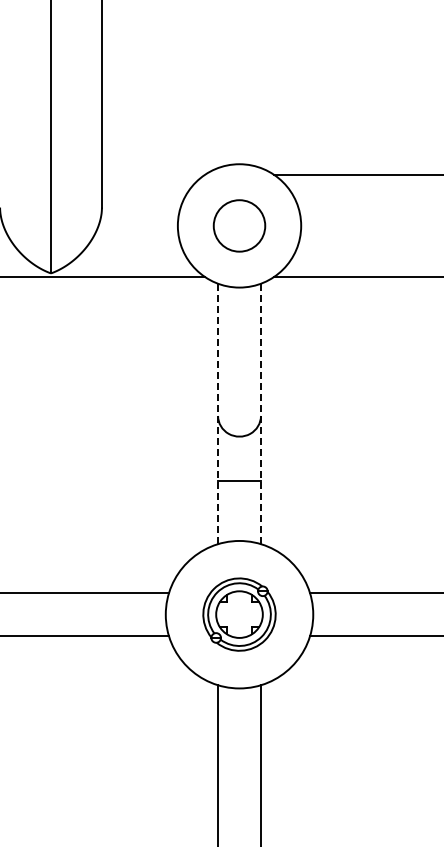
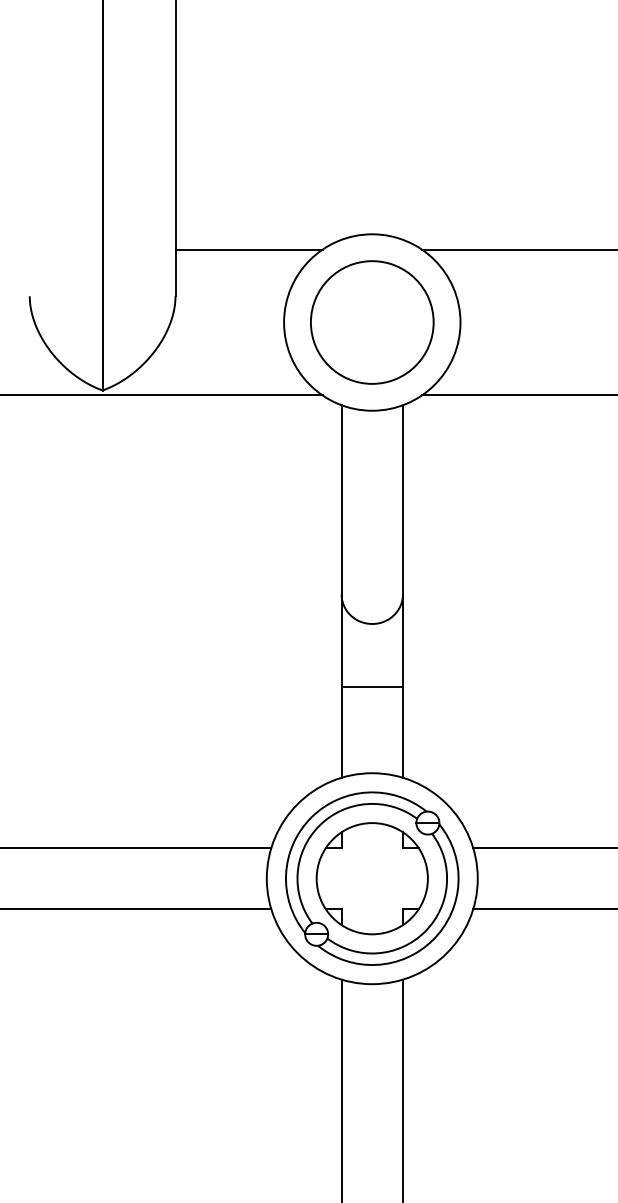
line: (152, 174) -> (247, 248), added
circle: (239, 225) -> (372, 321), size x1.67
line: (218, 414) -> (342, 592), dashed -> solid
line: (260, 414) -> (402, 592), dashed -> solid
part: (239, 614) -> (372, 878), size x1.67

